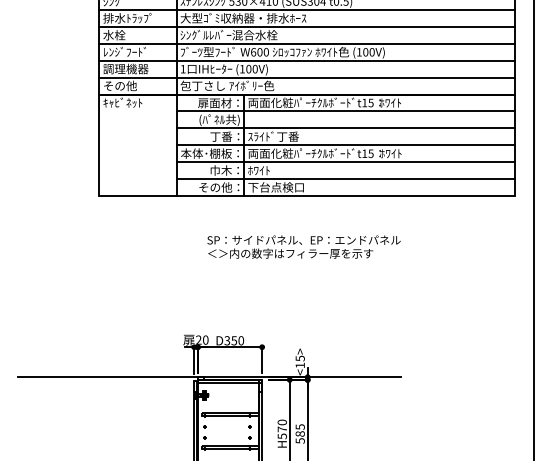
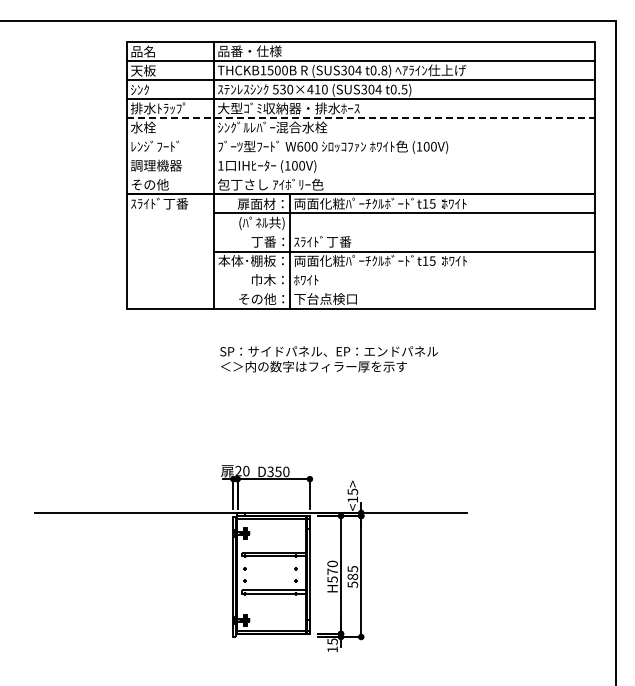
line: (307, 27) -> (361, 118), solid -> dashed
line: (307, 44) -> (360, 137), removed
line: (307, 60) -> (360, 156), removed
line: (307, 77) -> (360, 175), removed
text: (128, 102) -> (159, 203), ｷｬﾋﾞﾈｯﾄ -> ｽﾗｲﾄﾞ丁番
line: (345, 128) -> (403, 232), removed
line: (345, 162) -> (403, 270), removed
line: (345, 178) -> (403, 289), removed
text: (303, 247) -> (328, 359), moved

